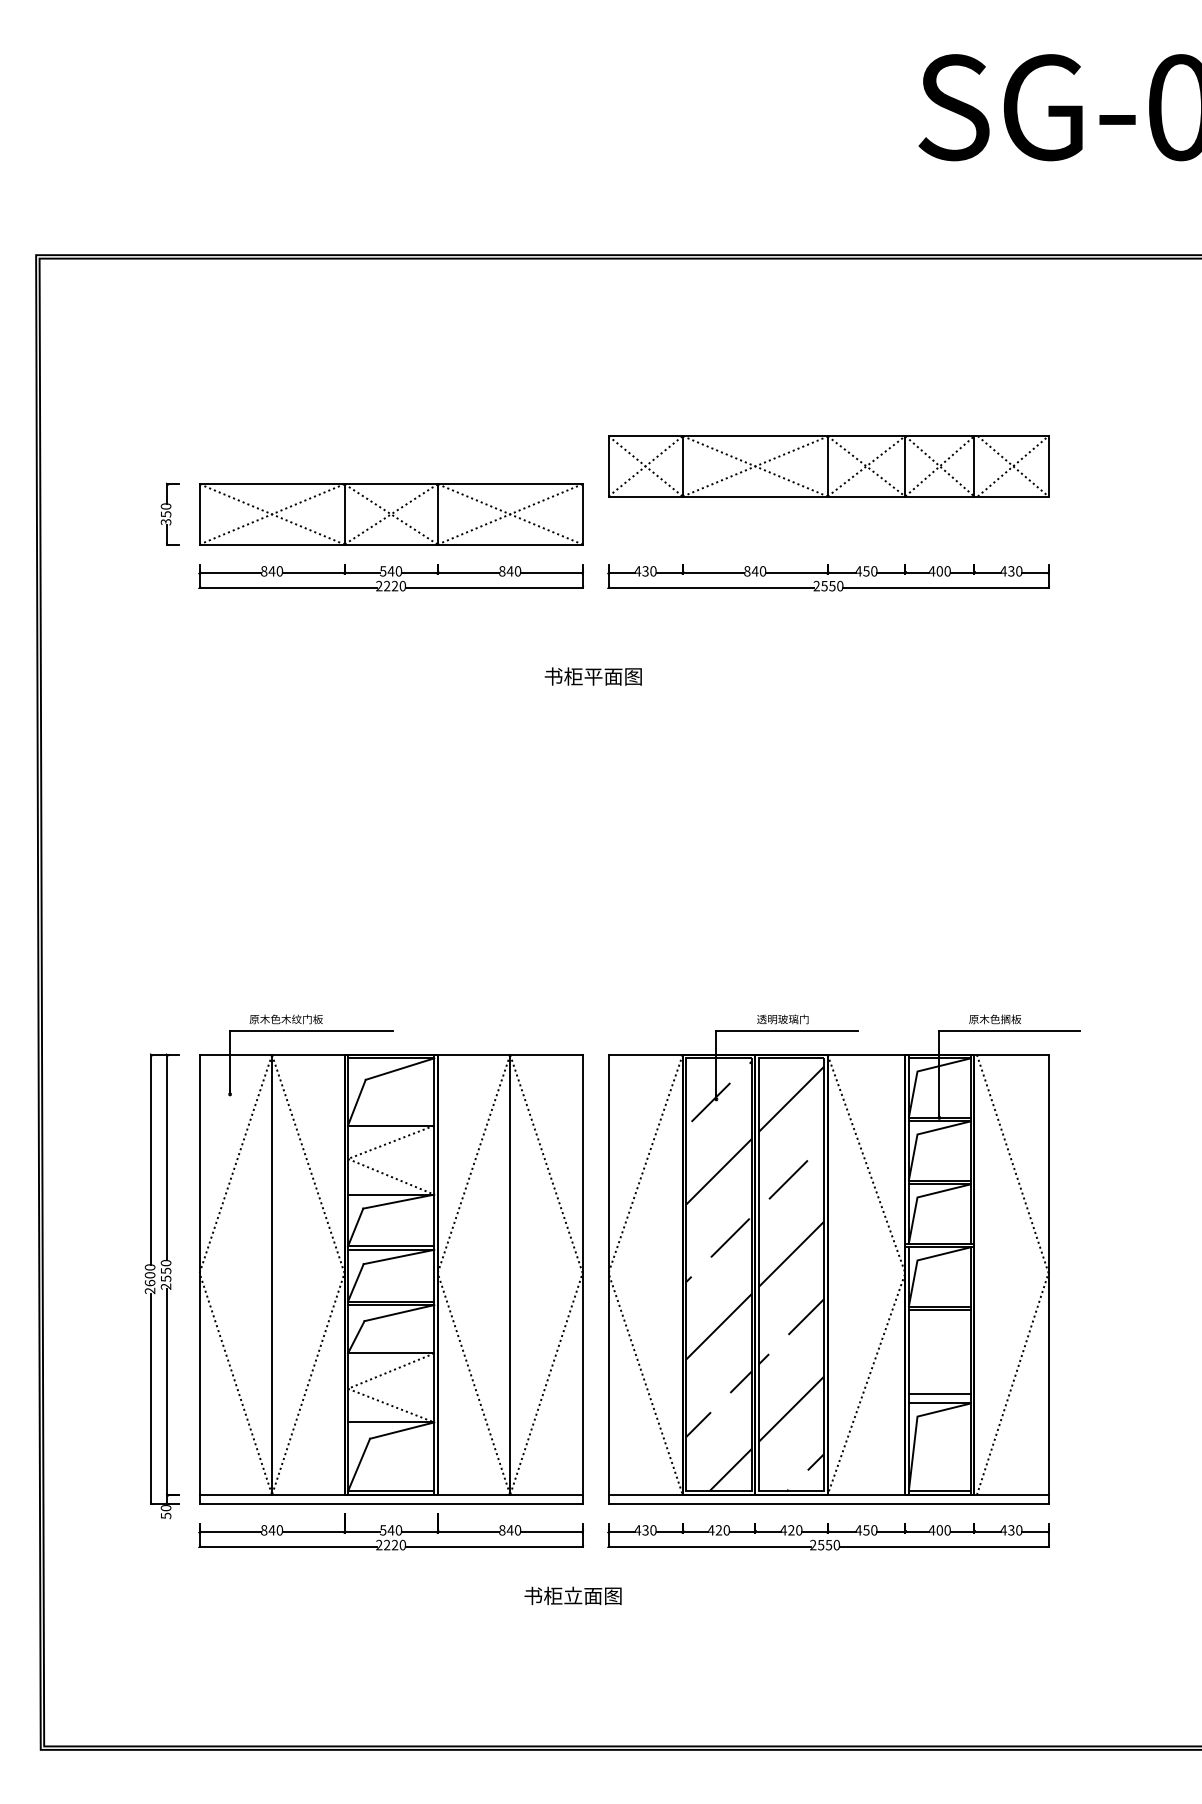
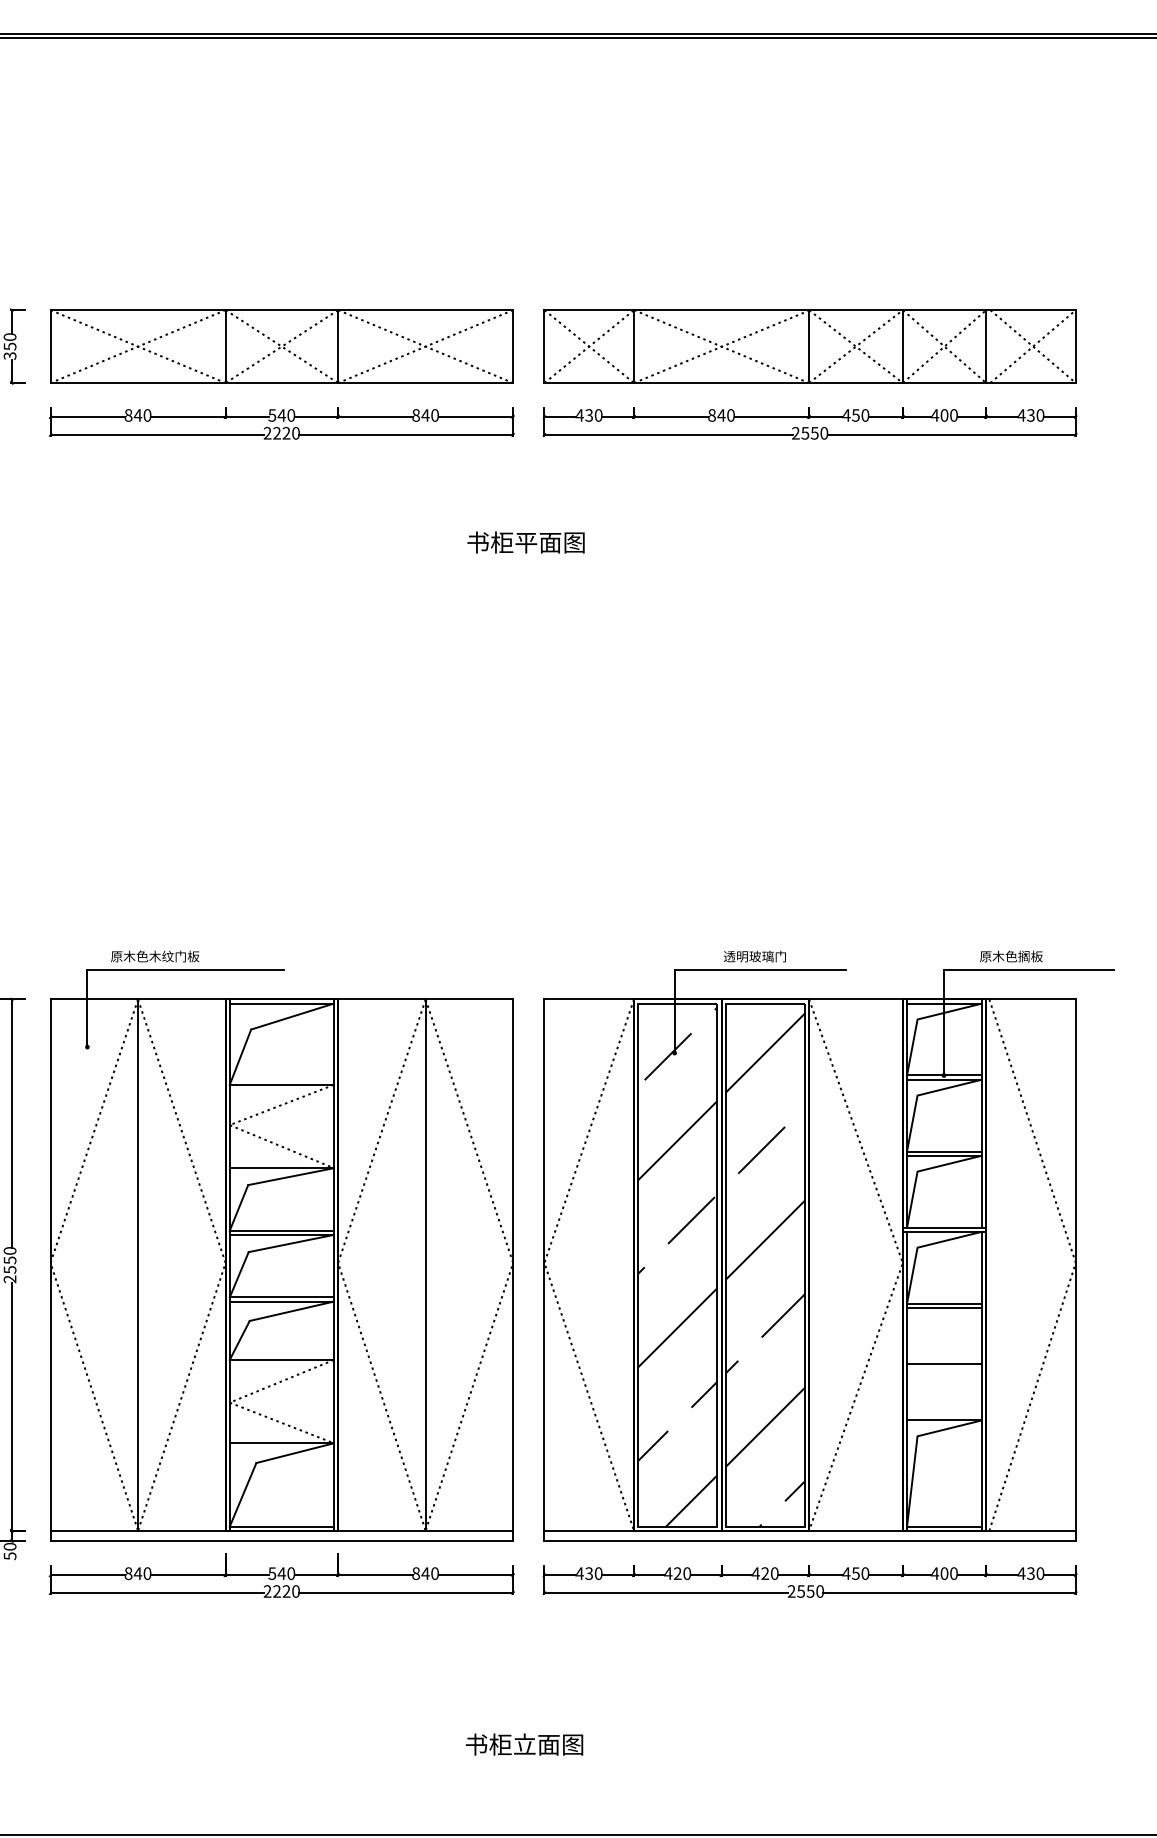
part: (828, 466) -> (810, 346), moved
line: (939, 1393) -> (944, 1363), moved
text: (572, 1595) -> (523, 1744), moved

